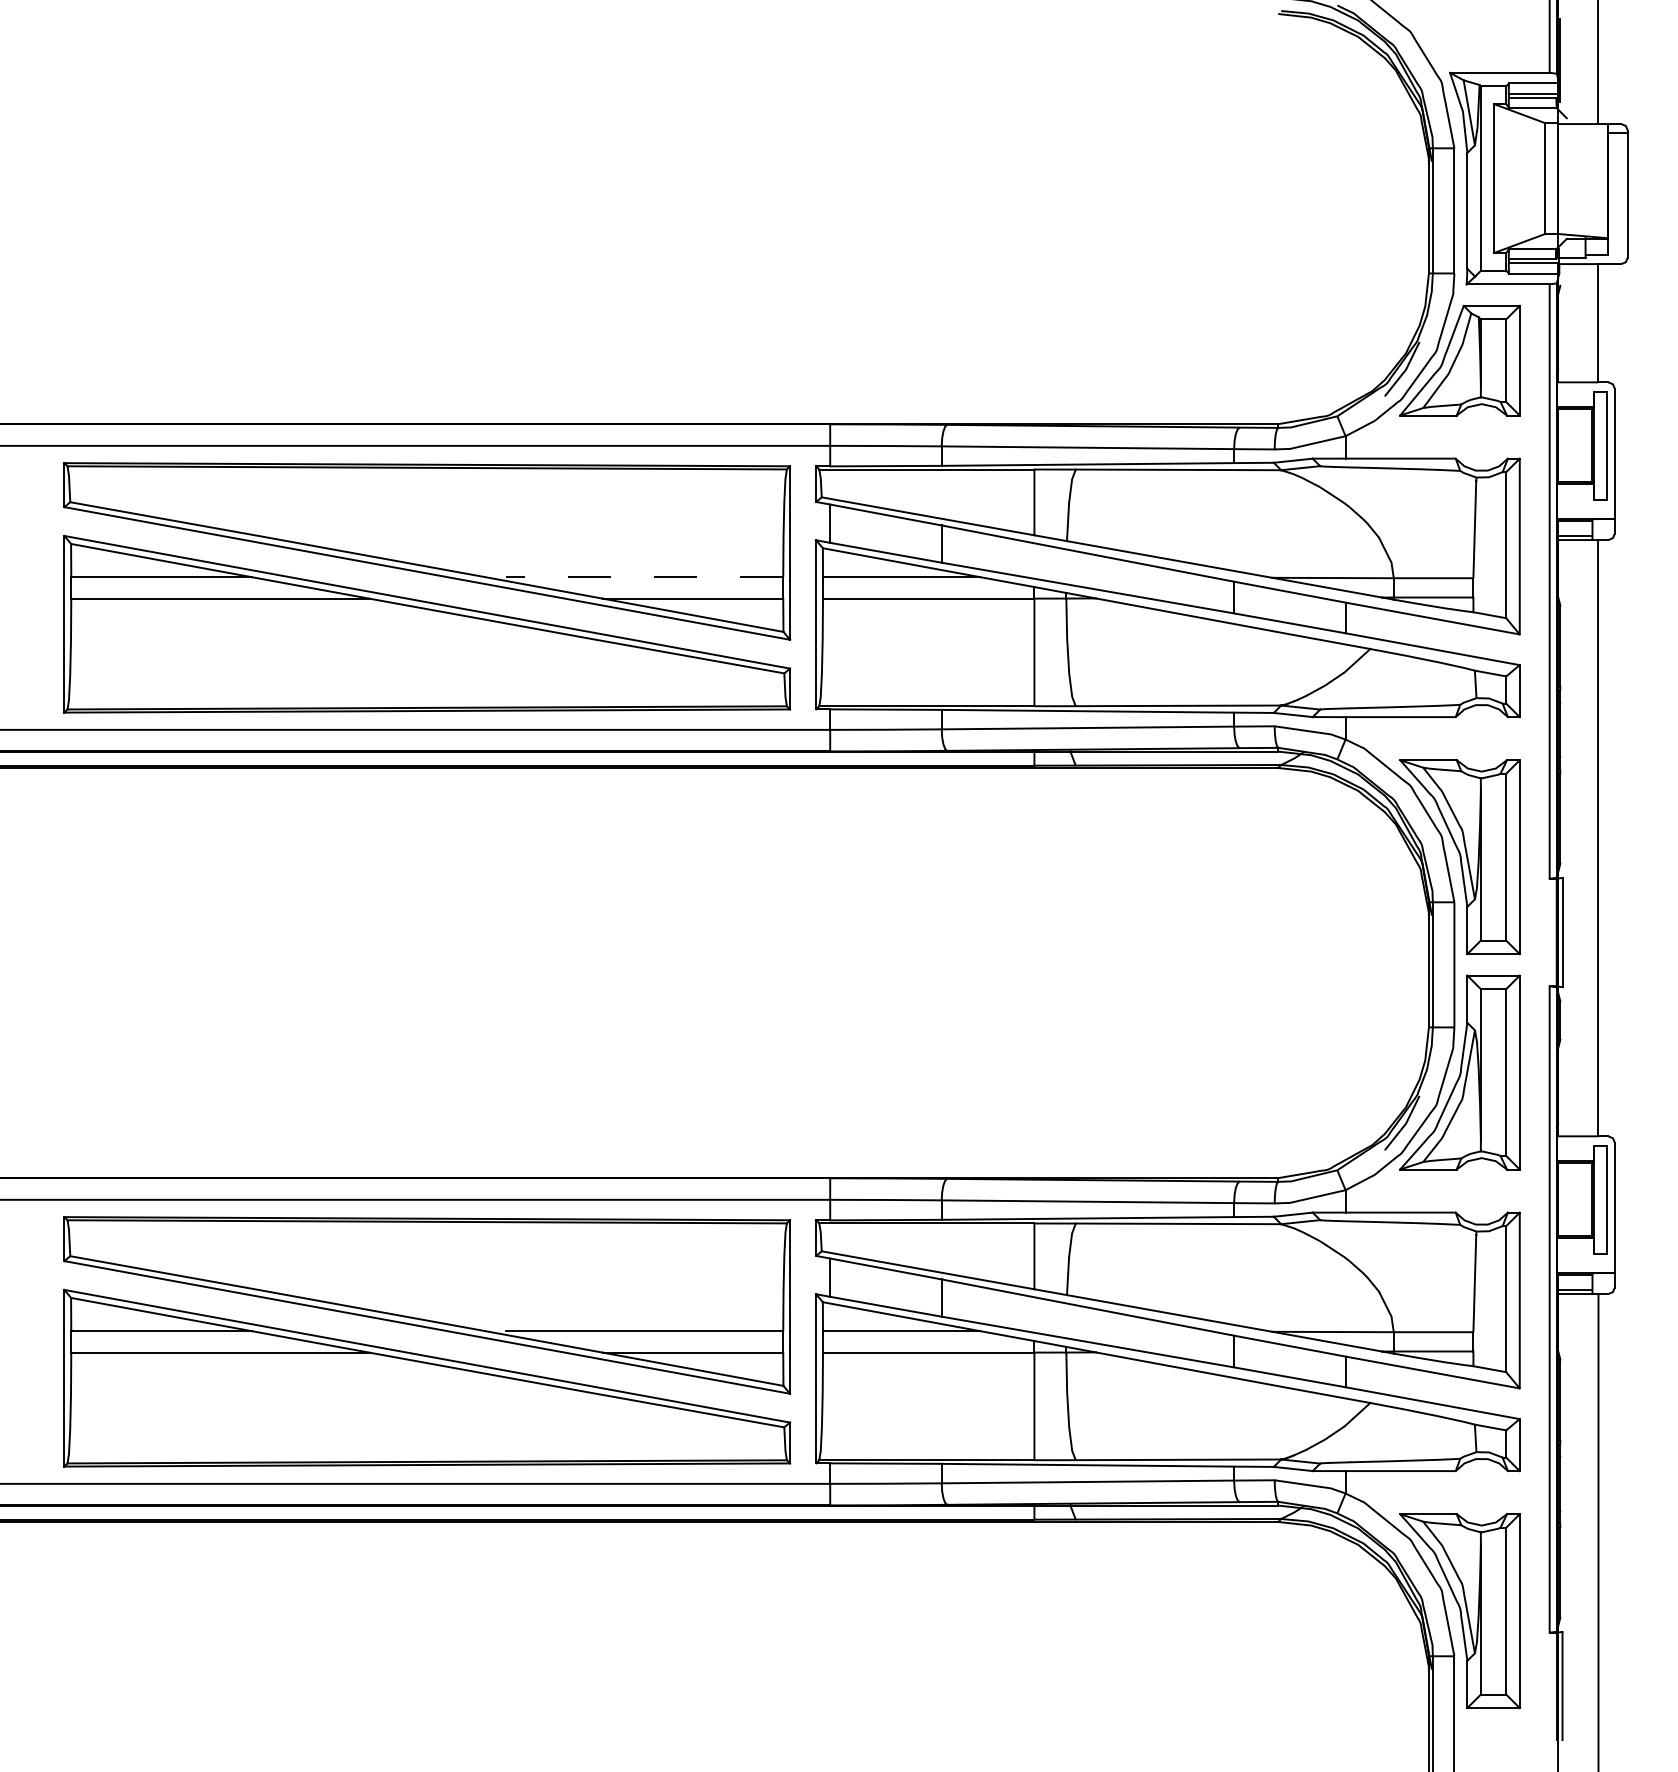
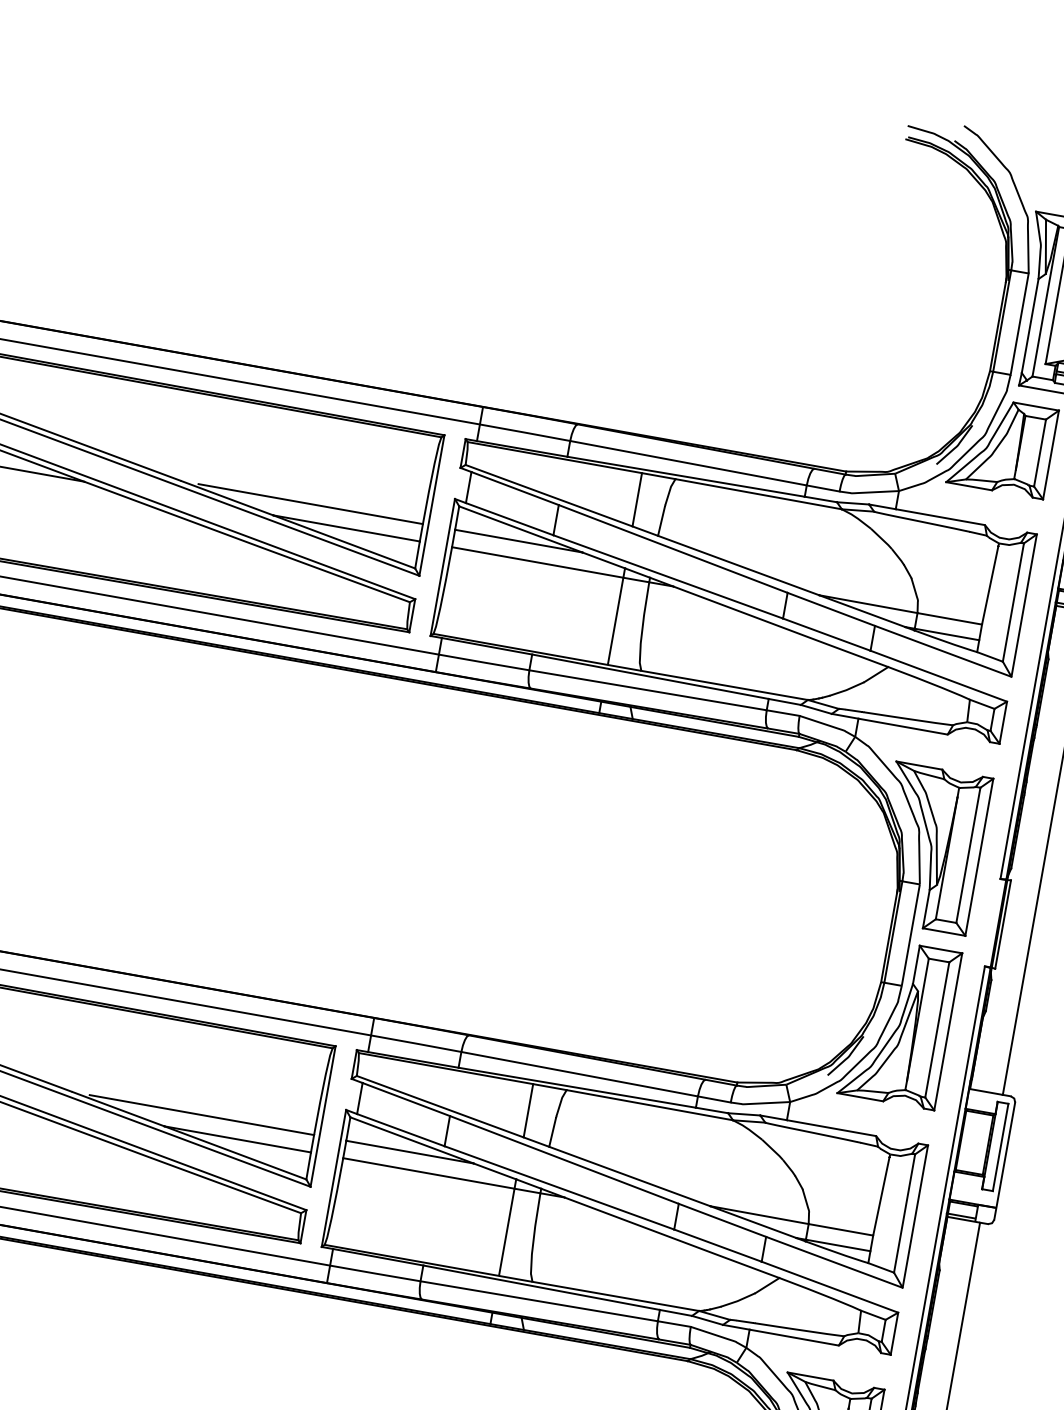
line: (644, 577) -> (310, 504), dashed -> solid

